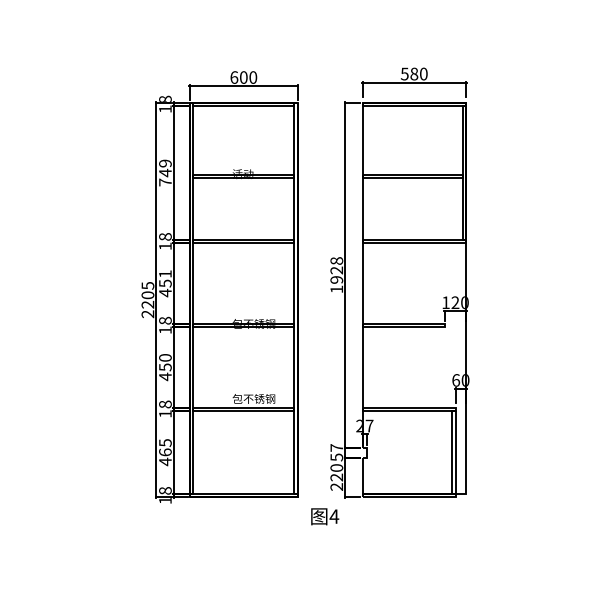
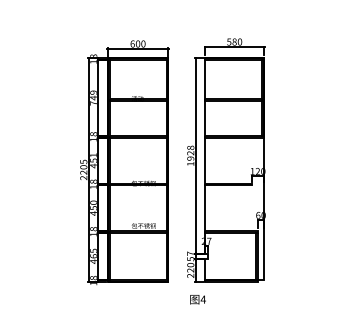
text: (324, 516) -> (197, 299), moved

